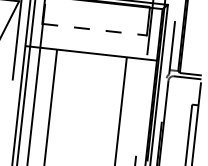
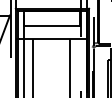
line: (96, 30) -> (52, 26), dashed -> solid

